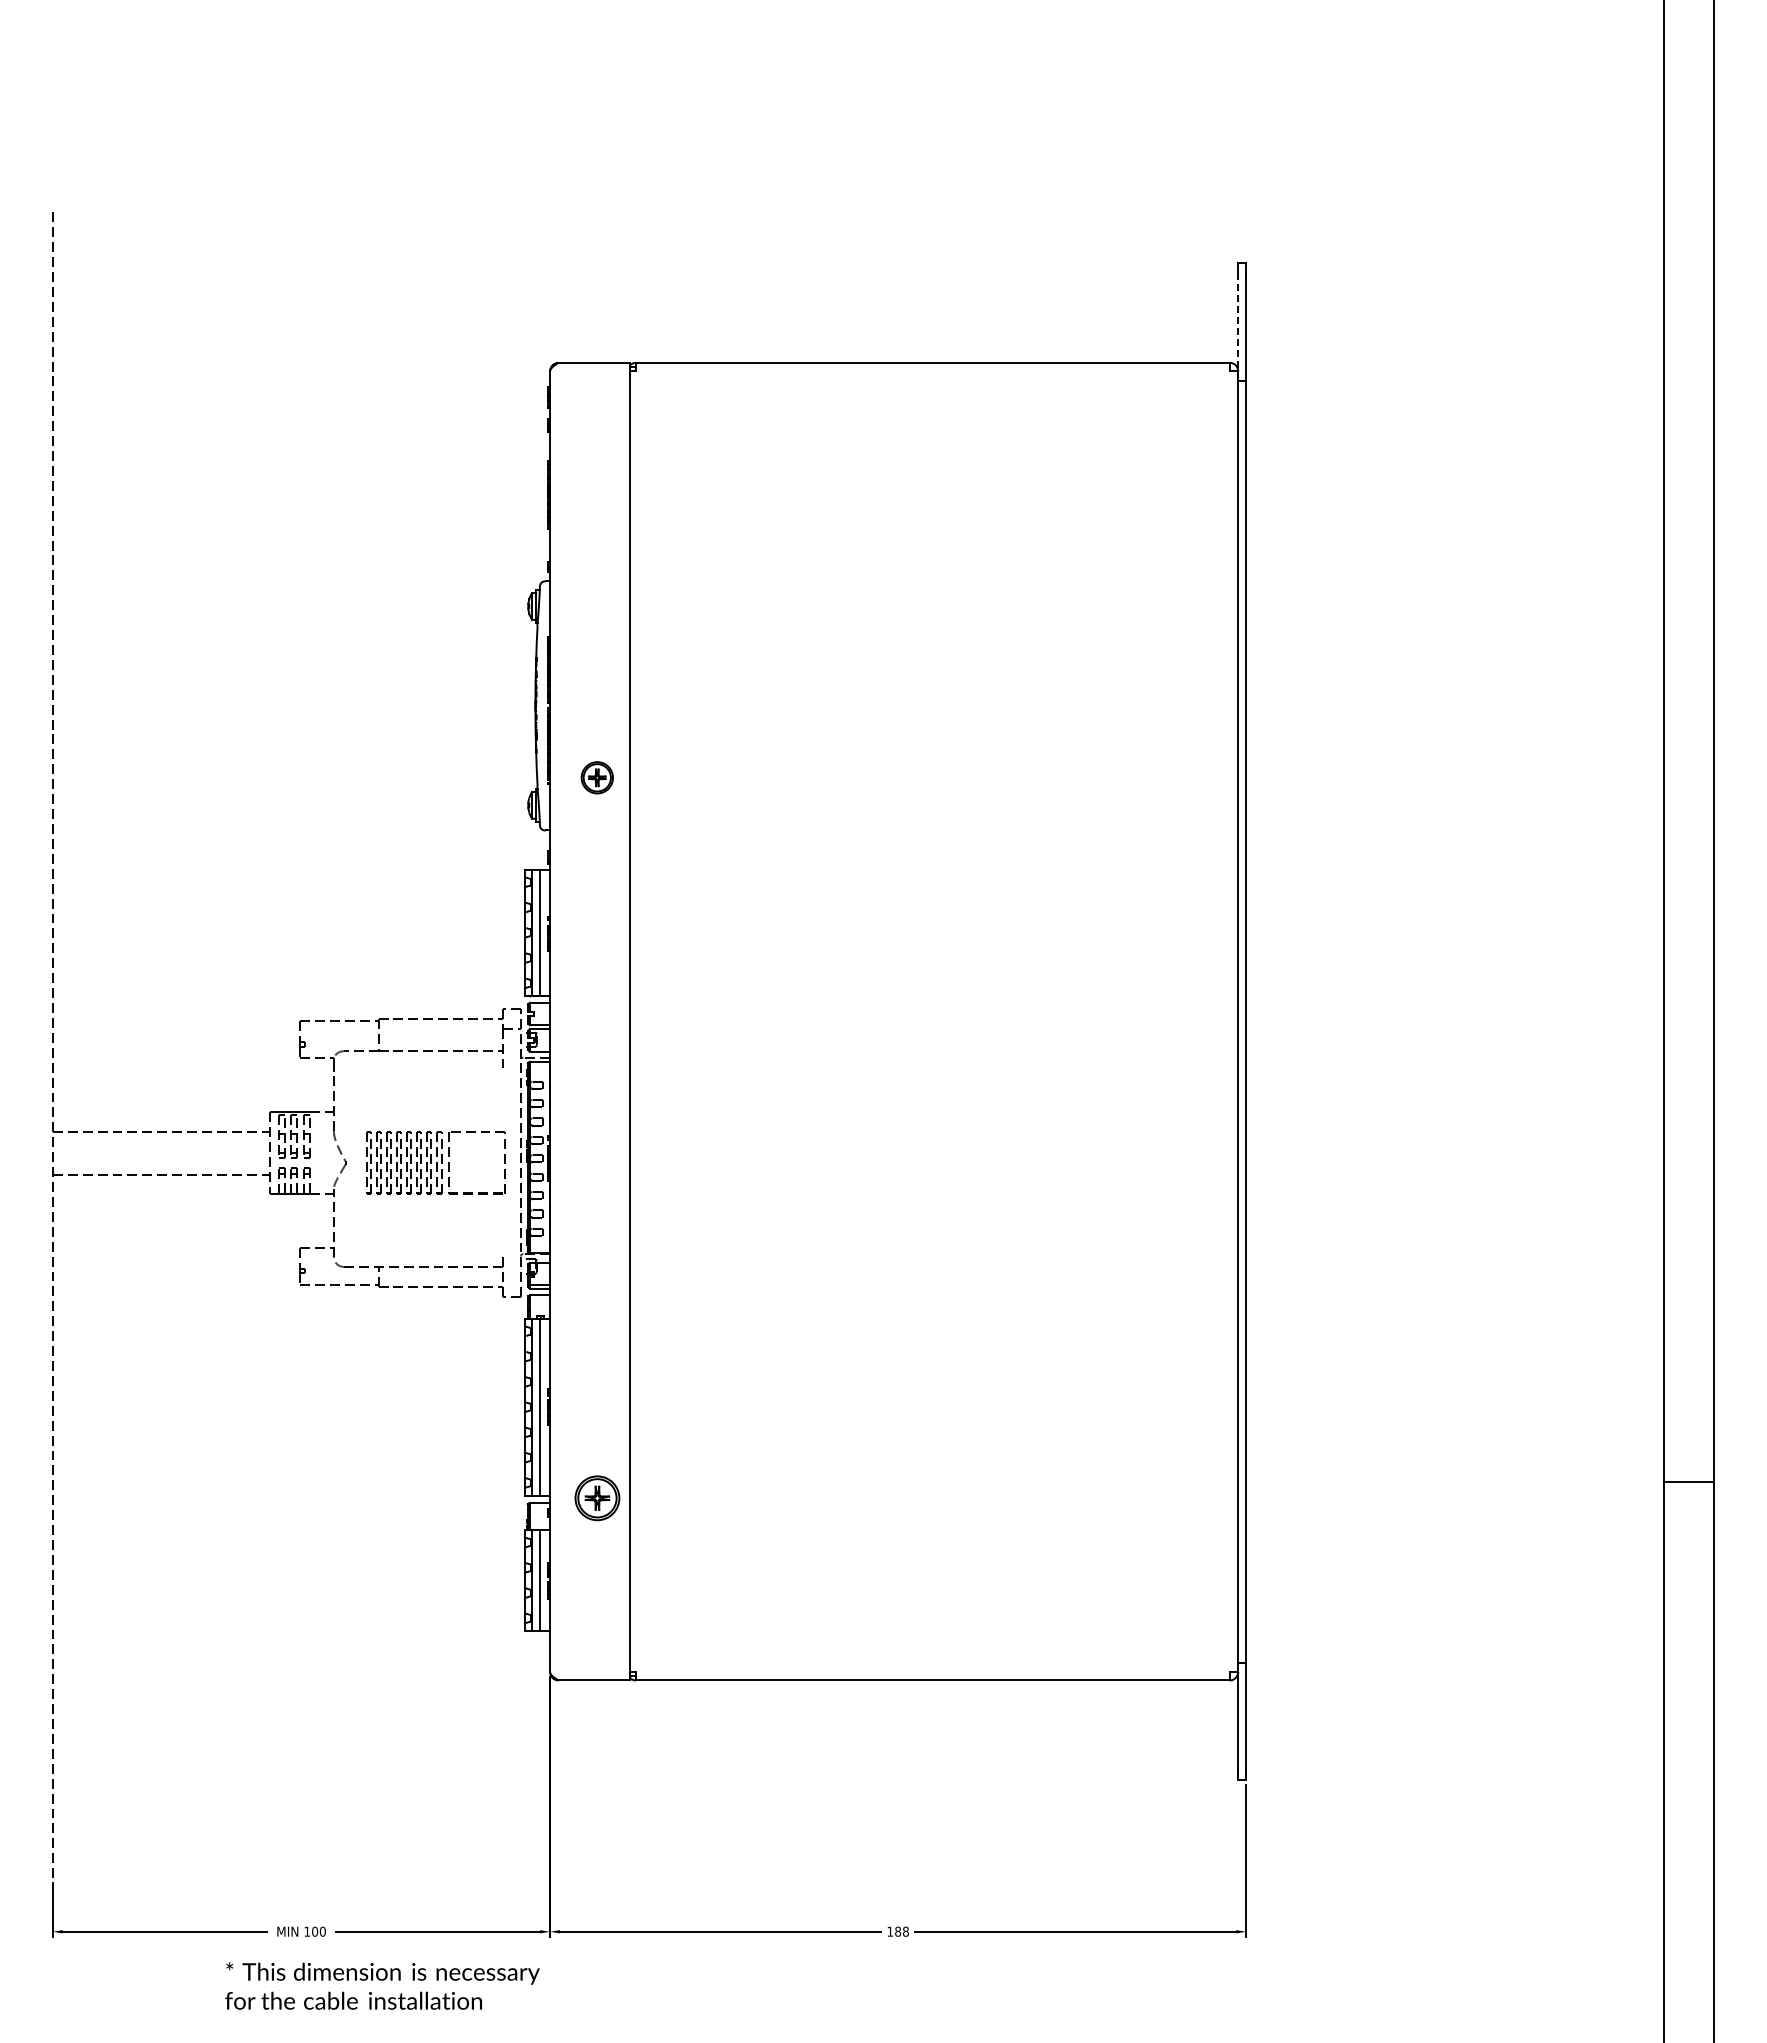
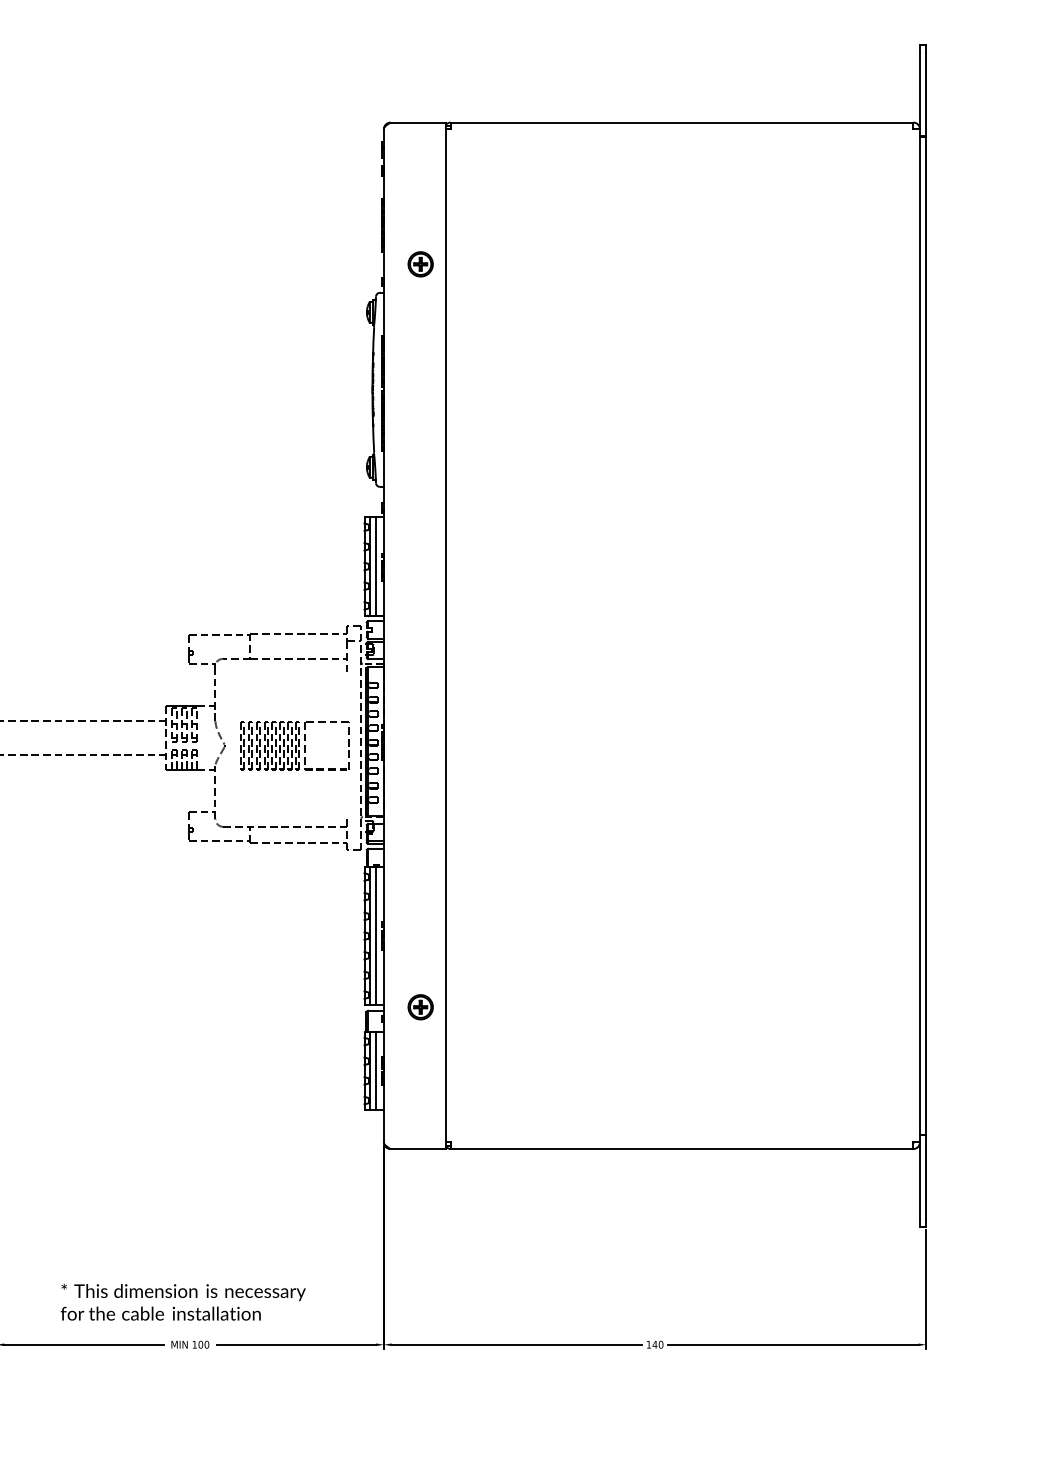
line: (1238, 322) -> (920, 91), dashed -> solid
part: (596, 777) -> (420, 264), moved
part: (596, 1498) -> (420, 1007), size x0.71
text: (901, 1931) -> (657, 1344), 188 -> 140
text: (382, 1985) -> (183, 1301), moved

